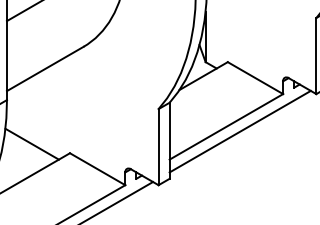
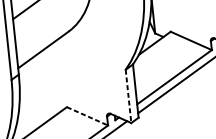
line: (31, 143) -> (39, 103), removed
line: (158, 147) -> (128, 96), solid -> dashed
line: (97, 169) -> (87, 116), solid -> dashed

